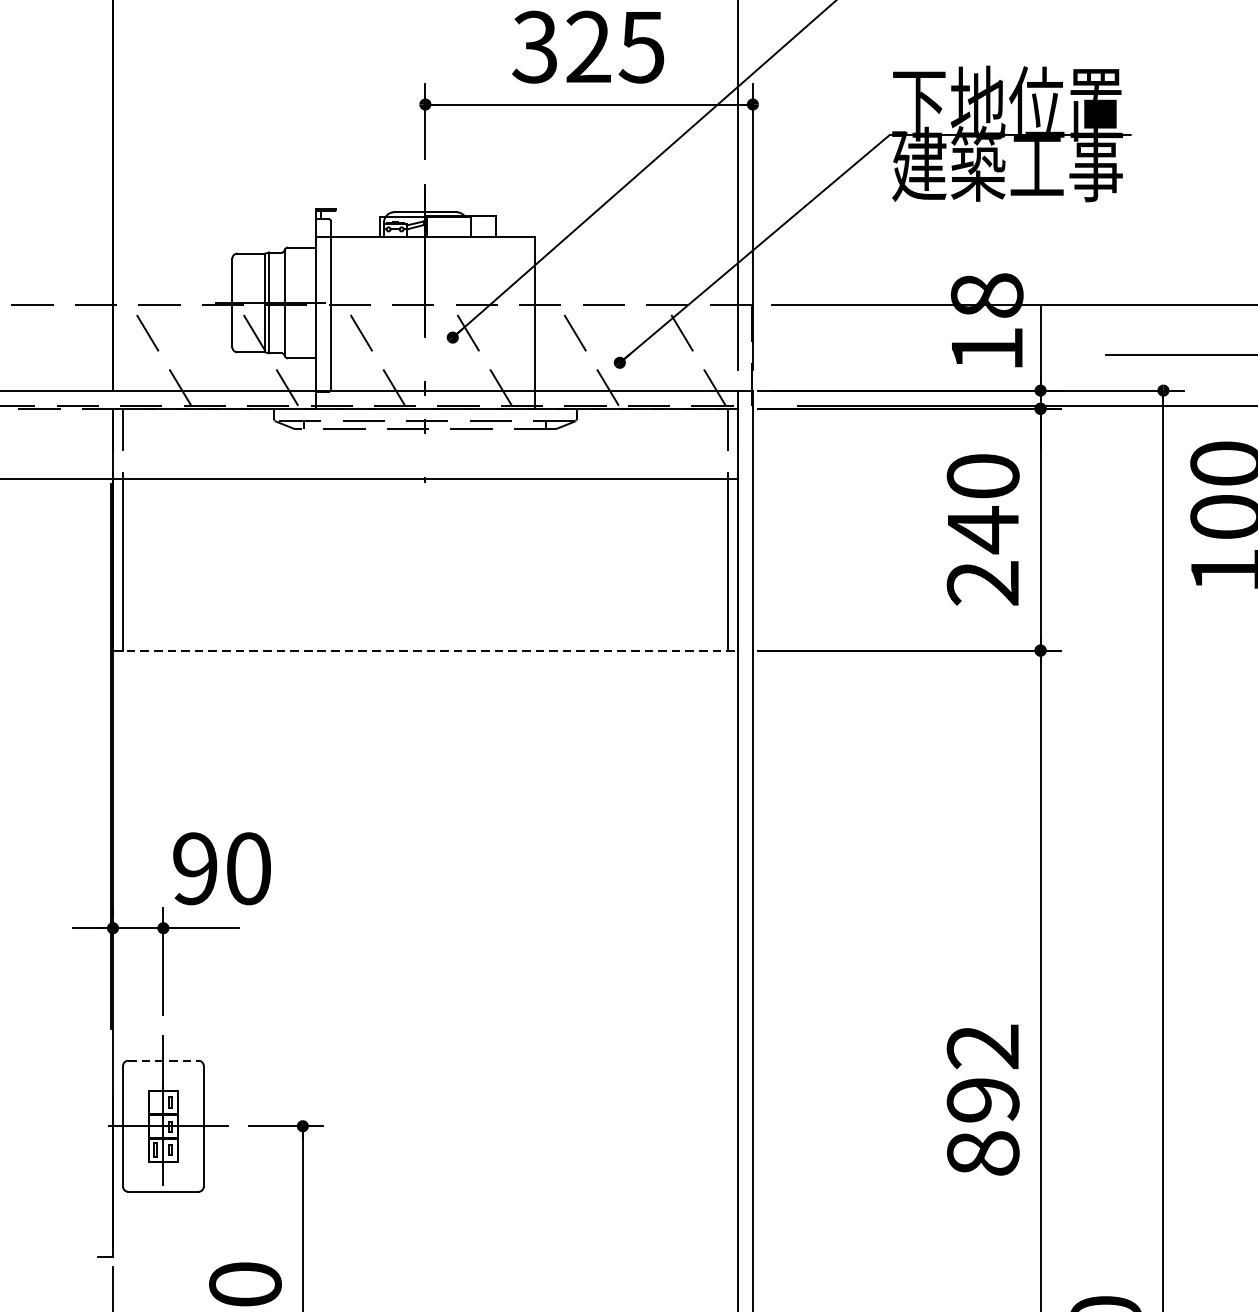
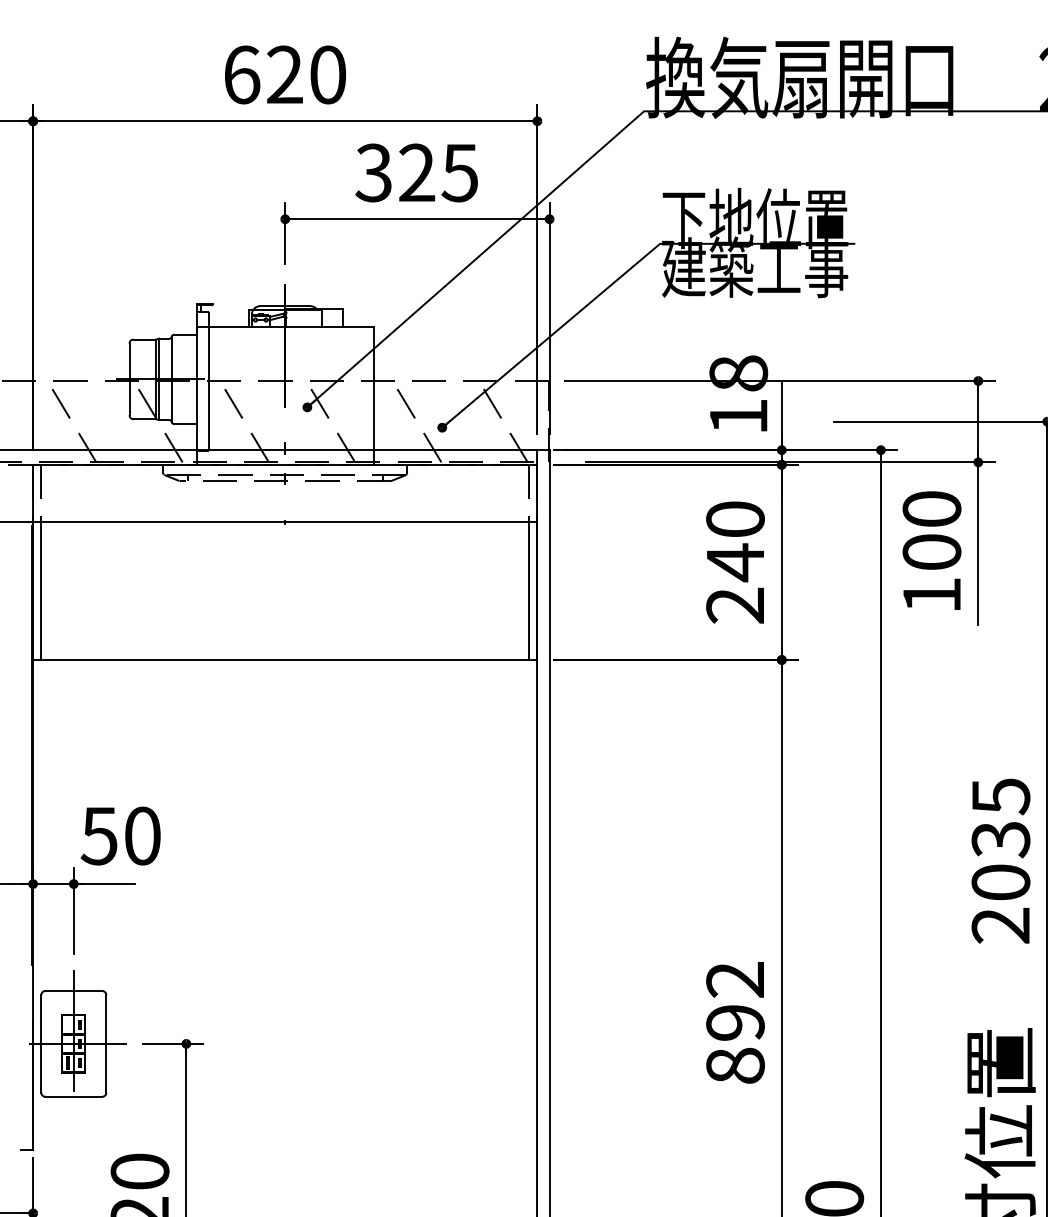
line: (425, 651) -> (285, 660), dashed -> solid
text: (193, 868) -> (98, 835), 90 -> 50
line: (164, 1061) -> (74, 991), dashed -> solid

